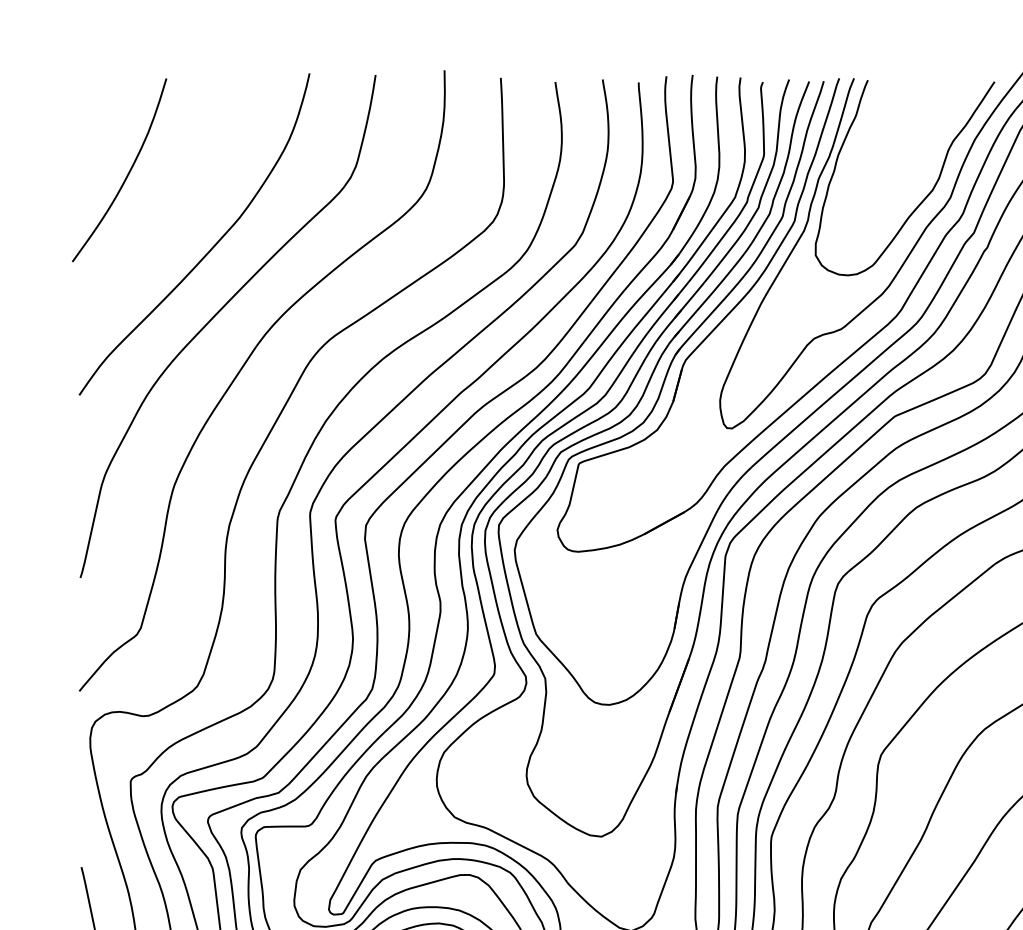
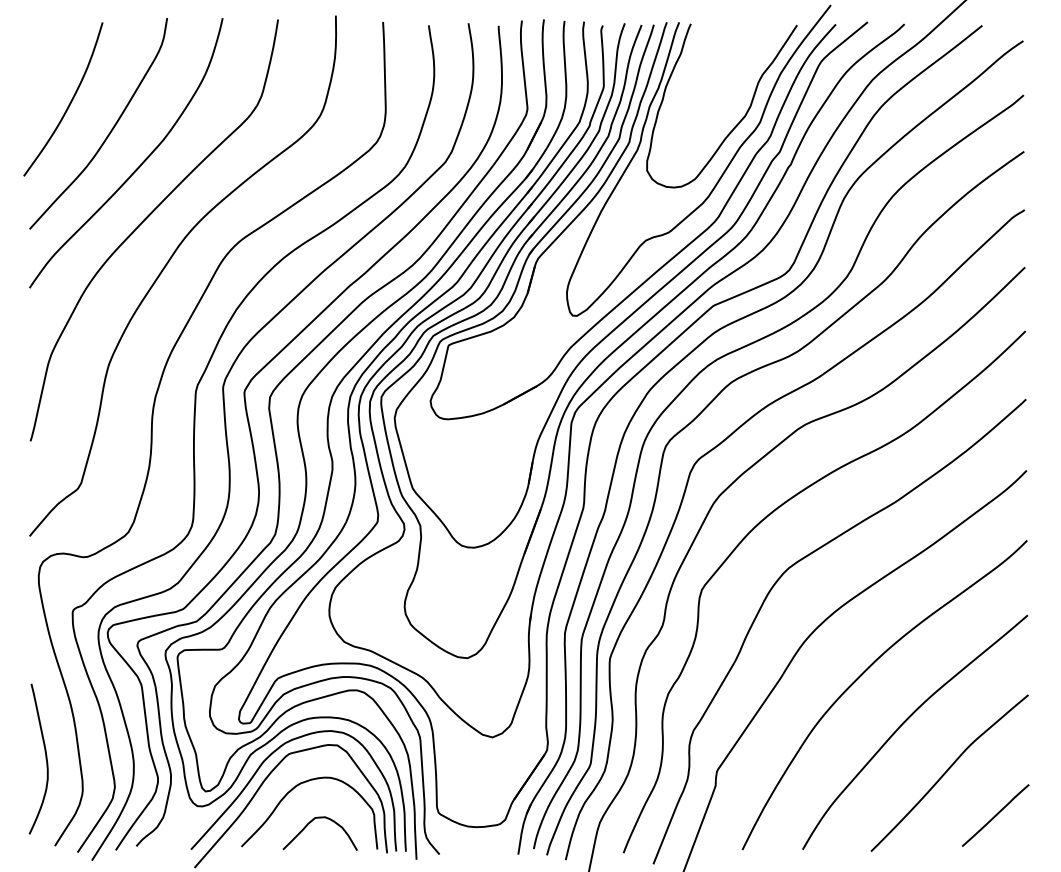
curve: (175, 207) -> (110, 130), added

